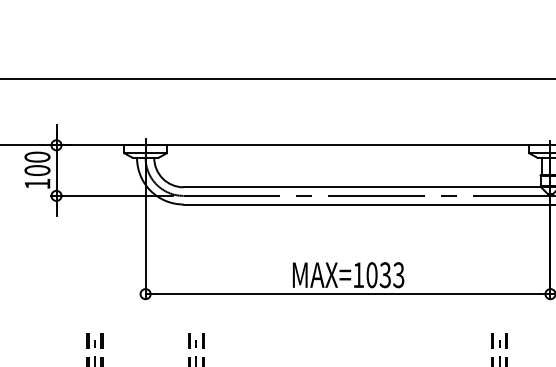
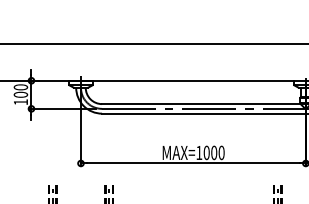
text: (391, 274) -> (217, 152), MAX=1033 -> MAX=1000

